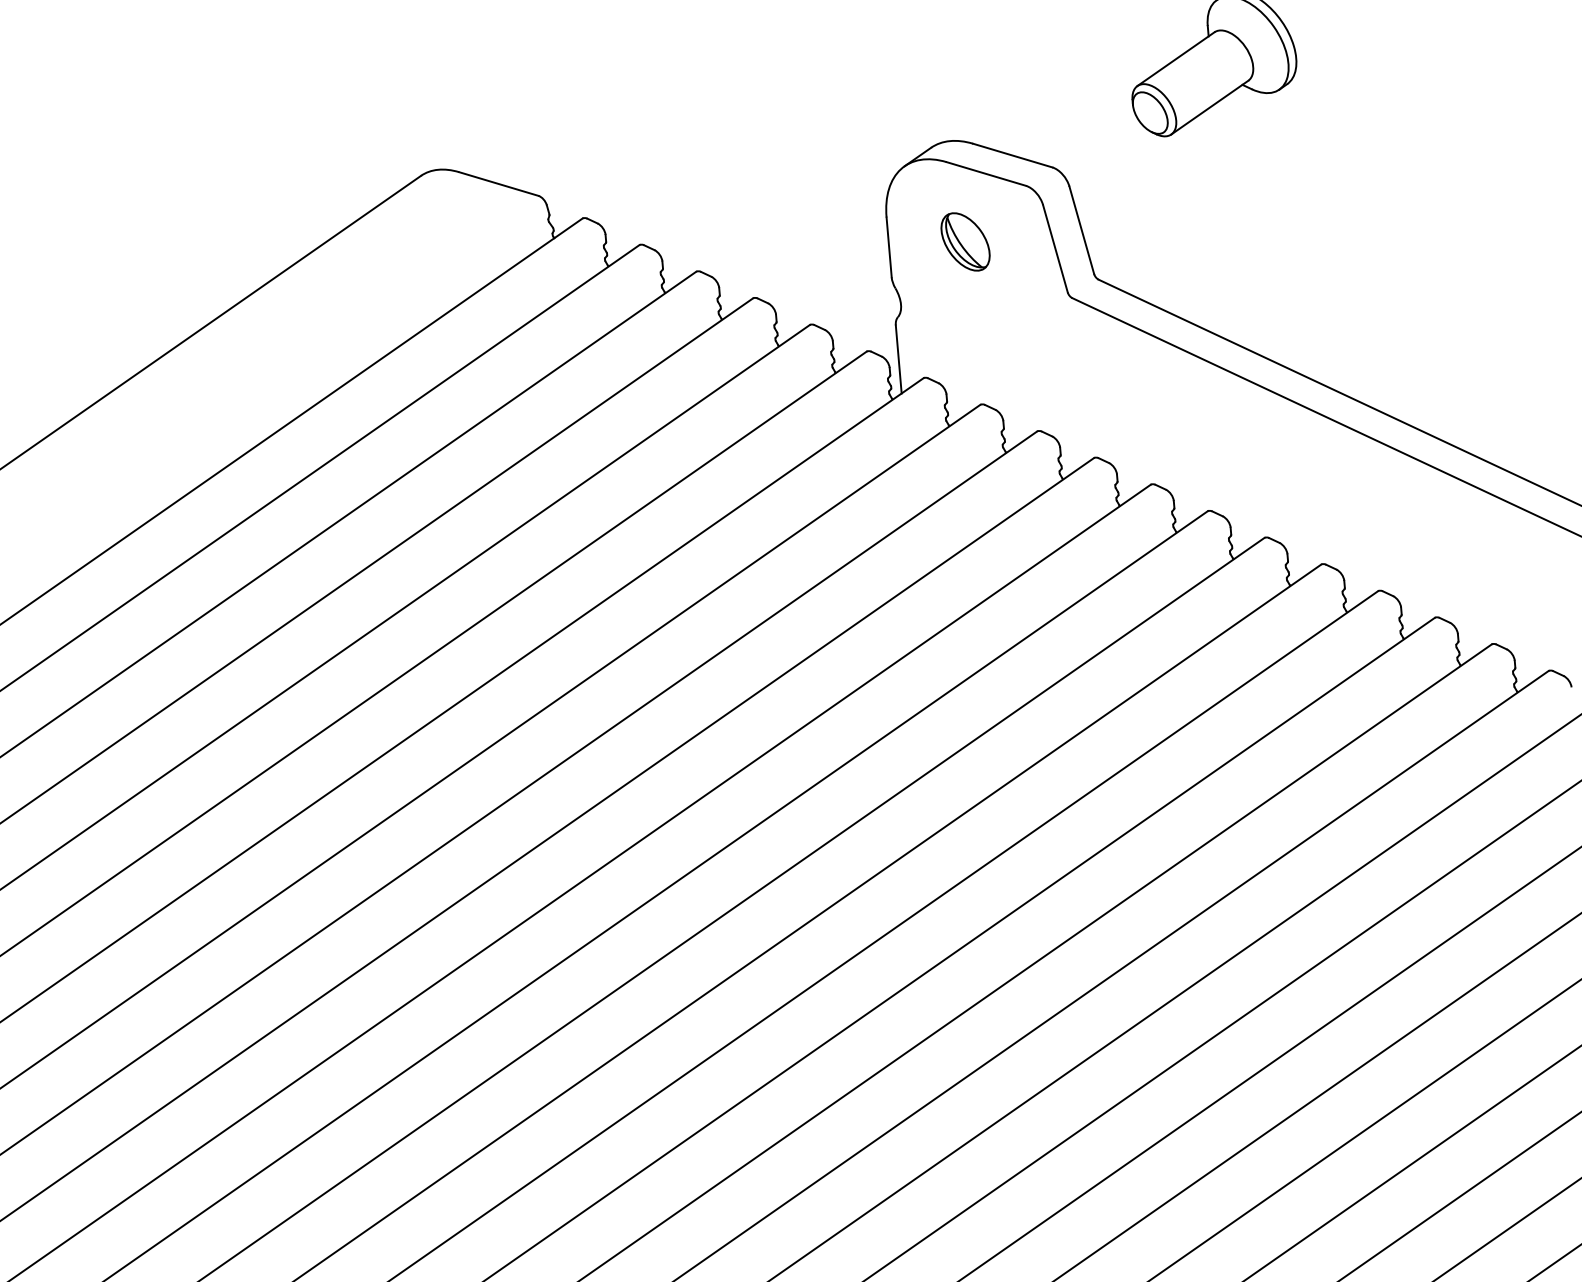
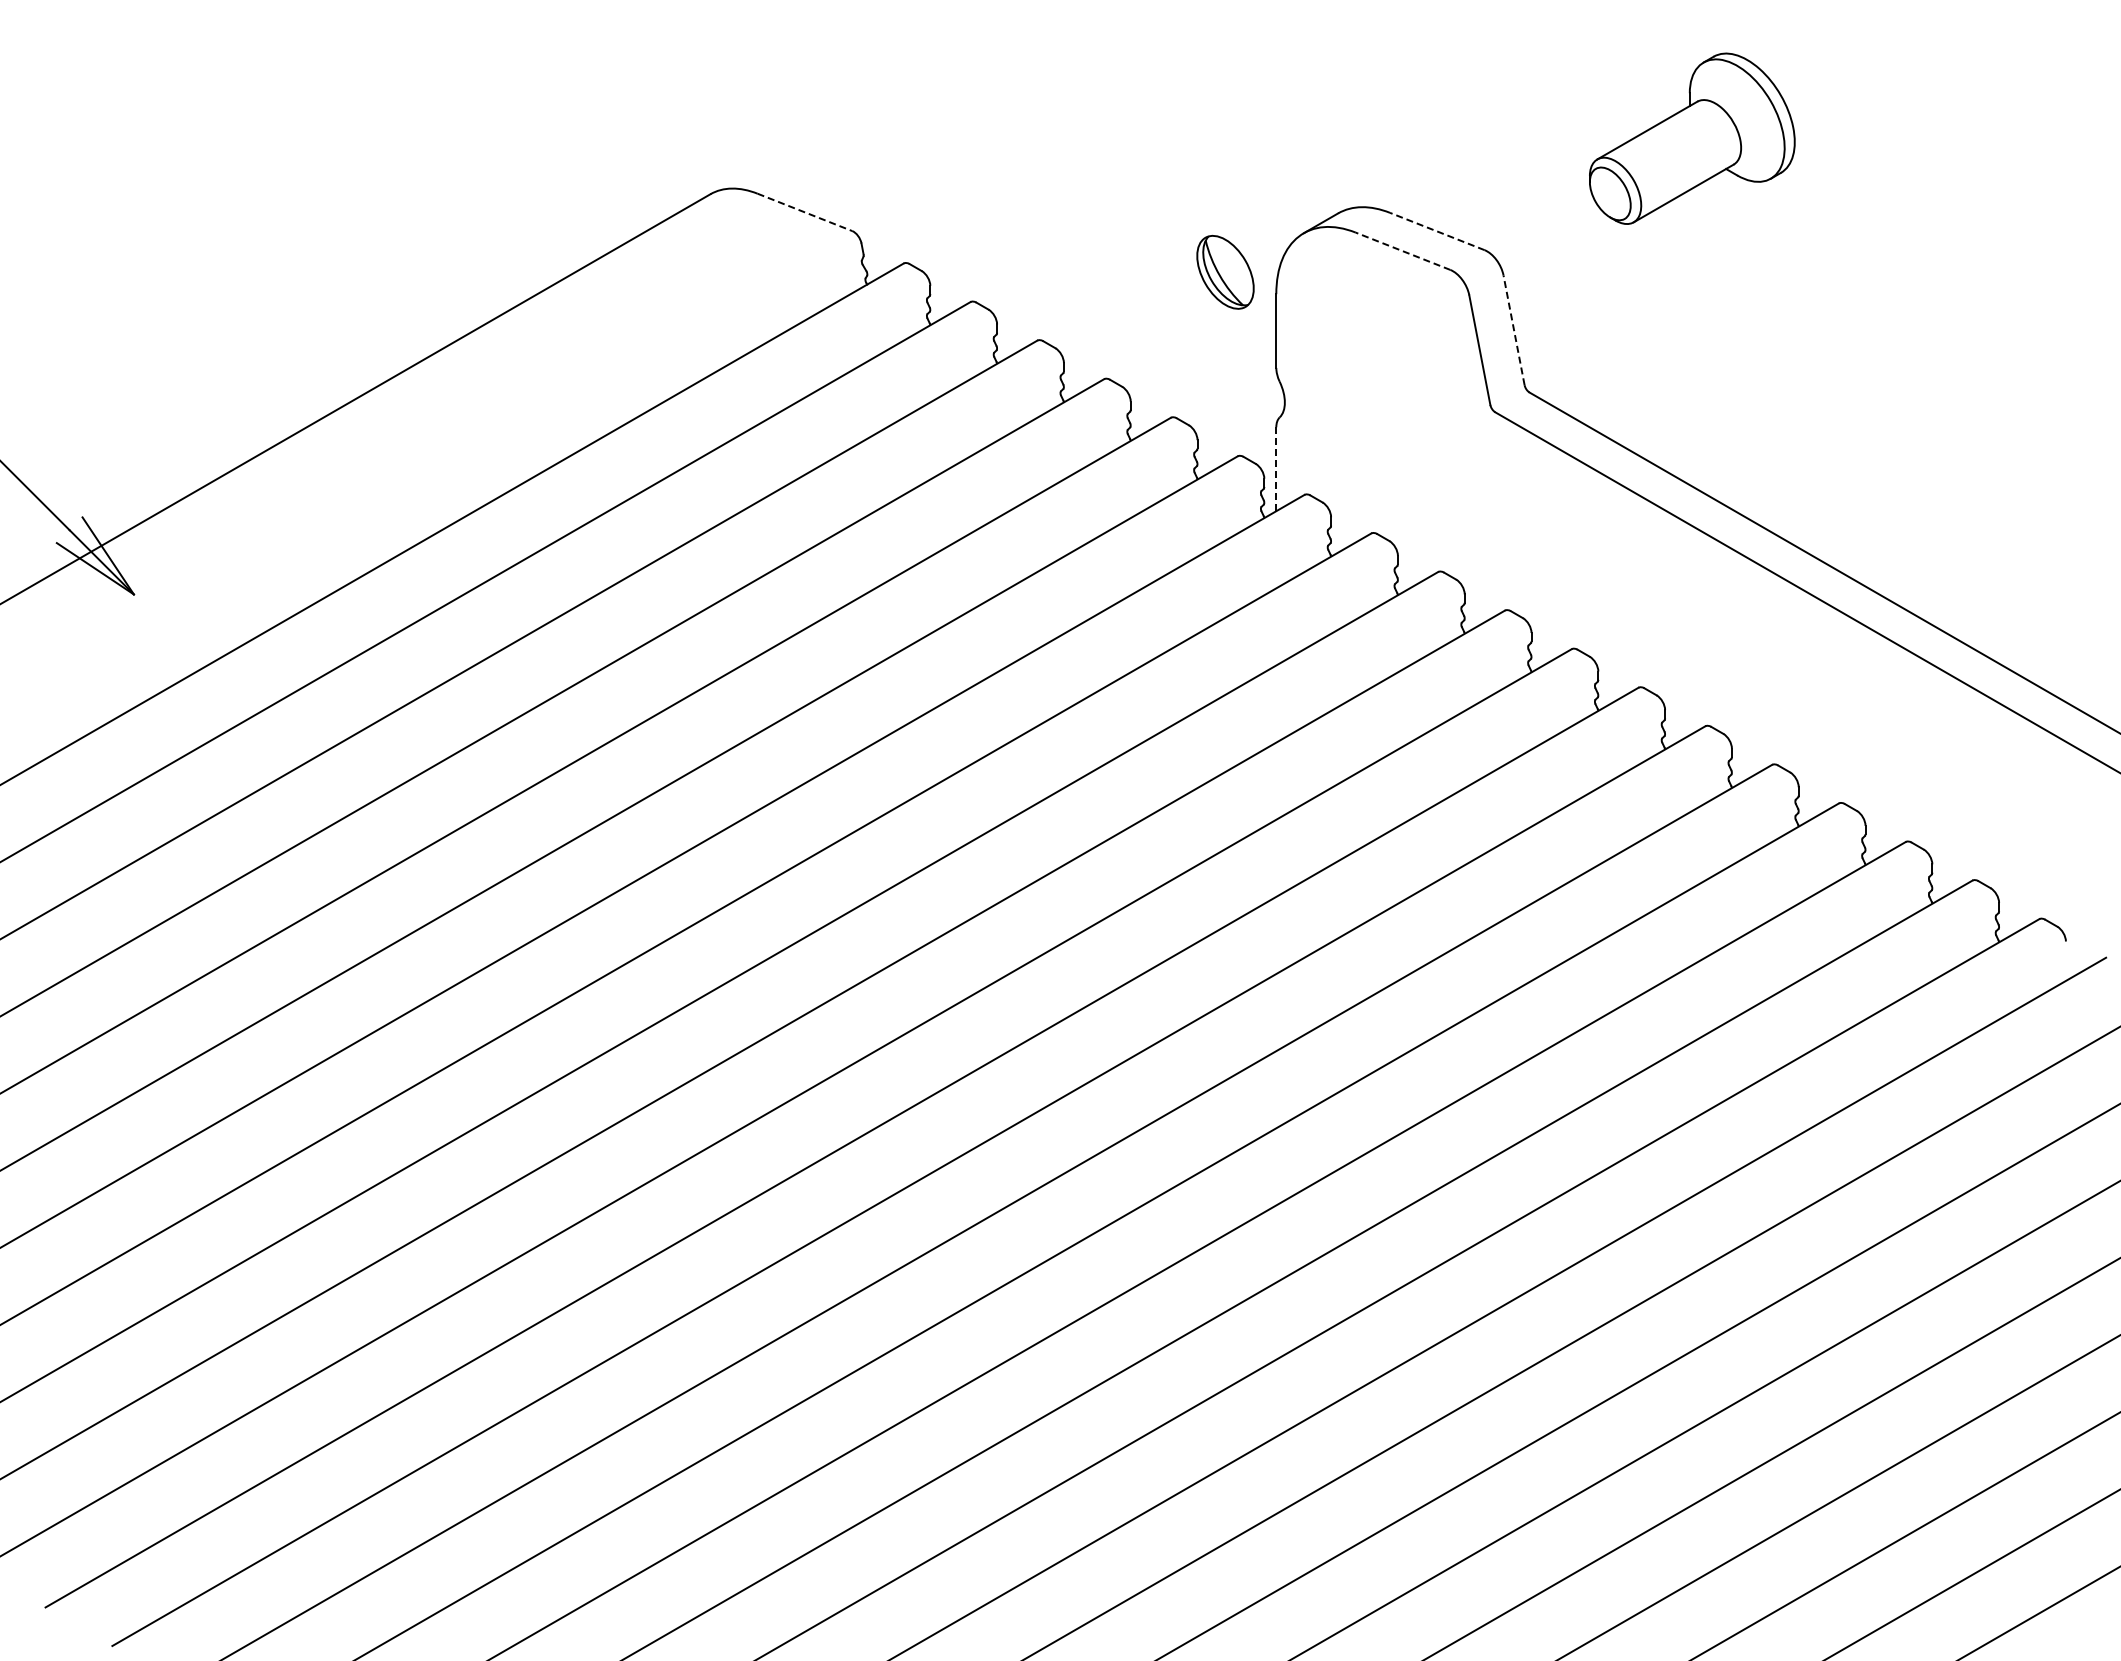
line: (1012, 155) -> (1437, 231), solid -> dashed
line: (986, 174) -> (1403, 251), solid -> dashed
line: (498, 184) -> (804, 212), solid -> dashed
line: (1082, 230) -> (1514, 330), solid -> dashed
part: (965, 241) -> (1225, 271), moved
line: (898, 359) -> (1276, 469), solid -> dashed

